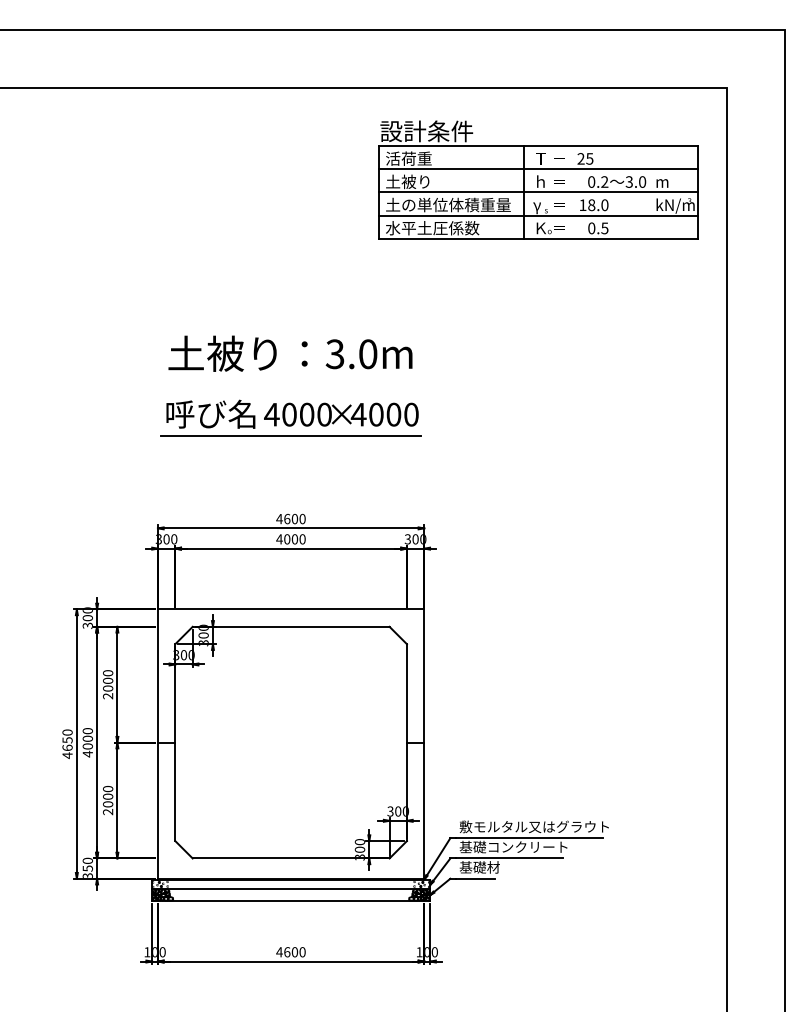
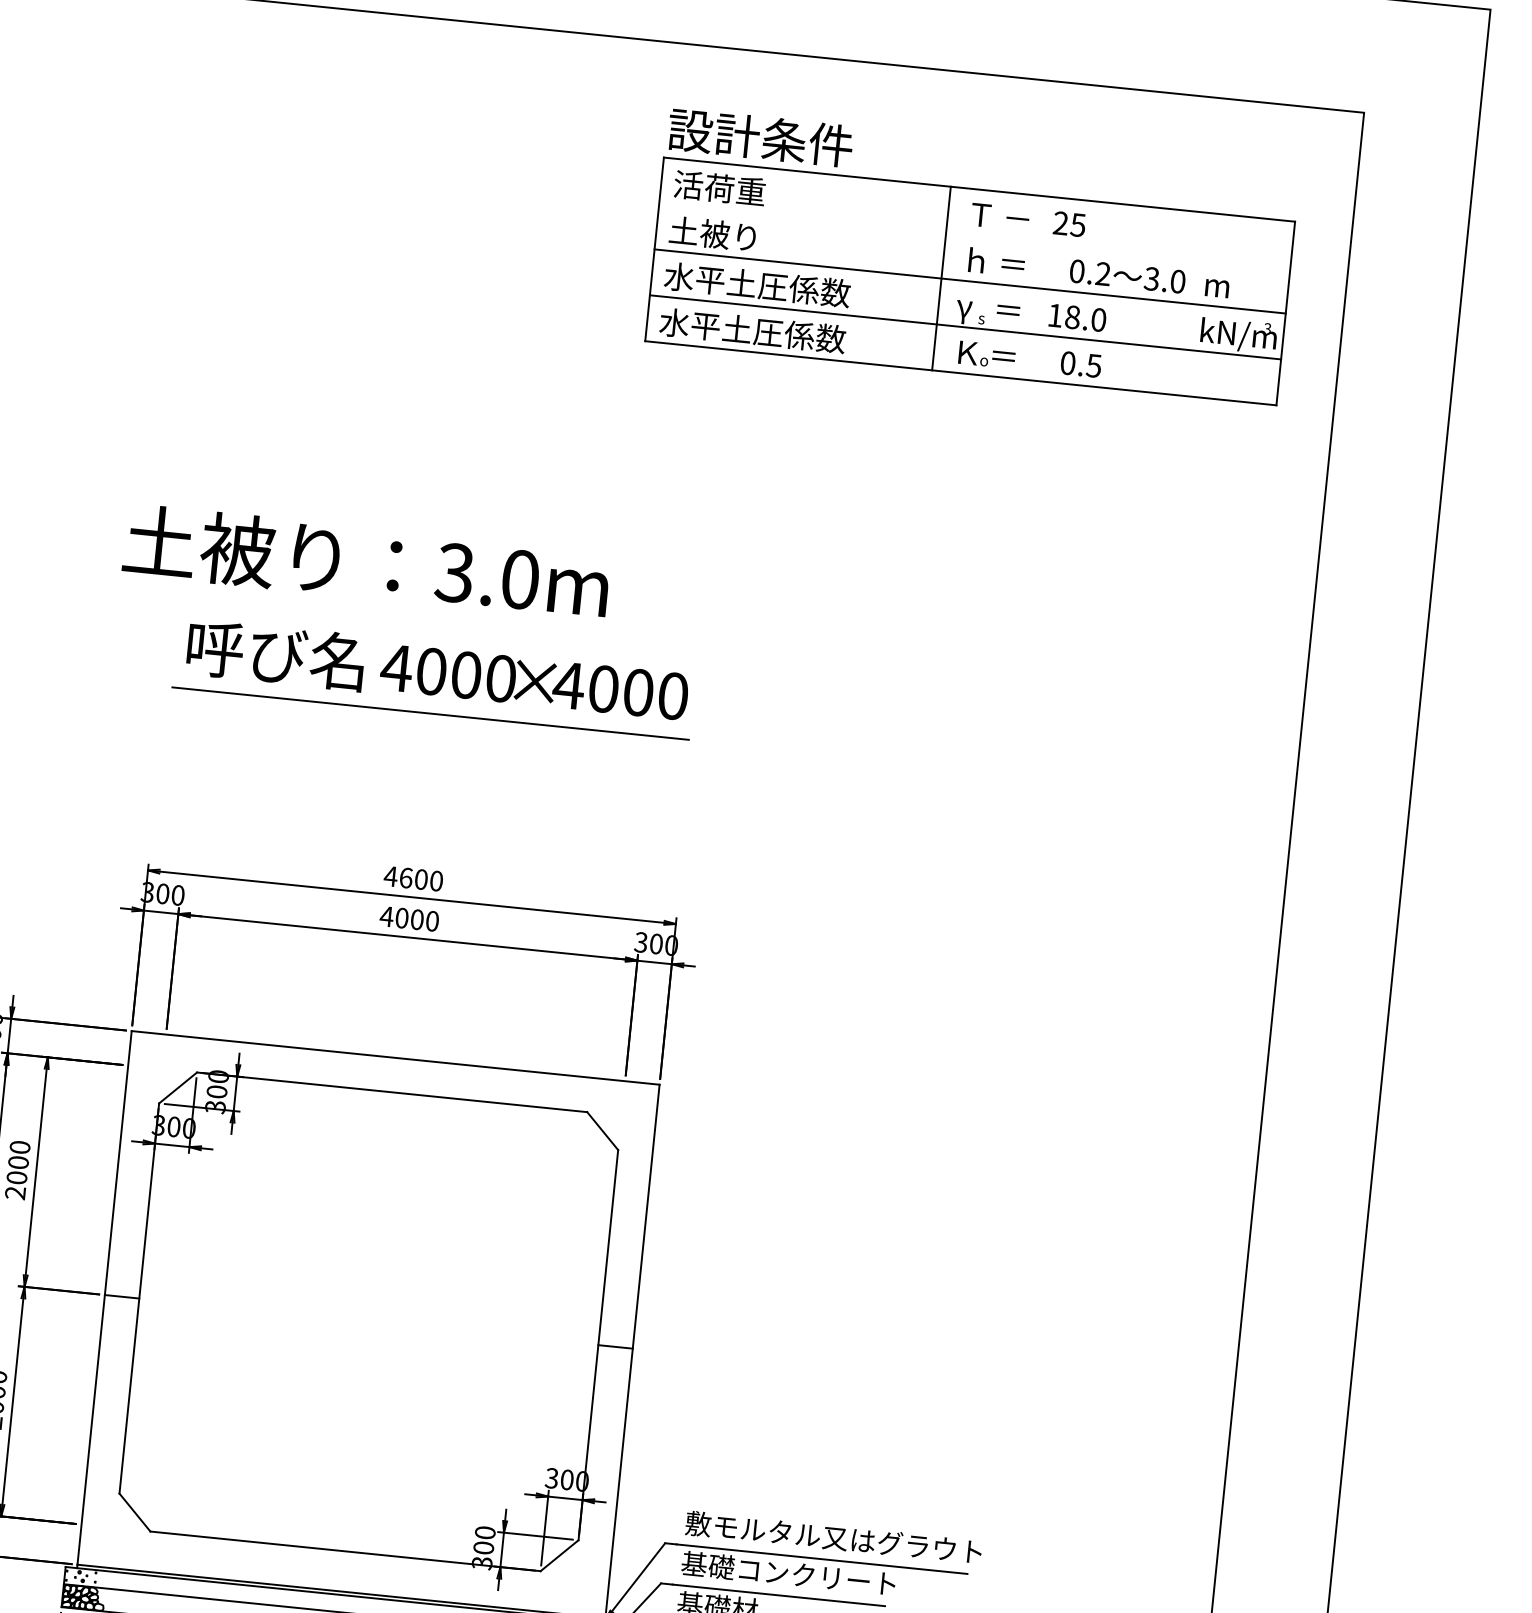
line: (538, 169) -> (974, 235), removed
text: (448, 204) -> (789, 287), 土の単位体積重量 -> 水平土圧係数
text: (290, 353) -> (366, 562), moved

